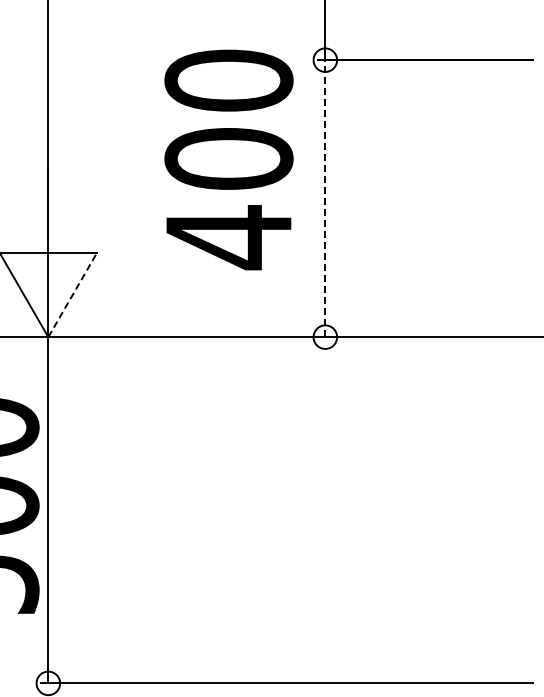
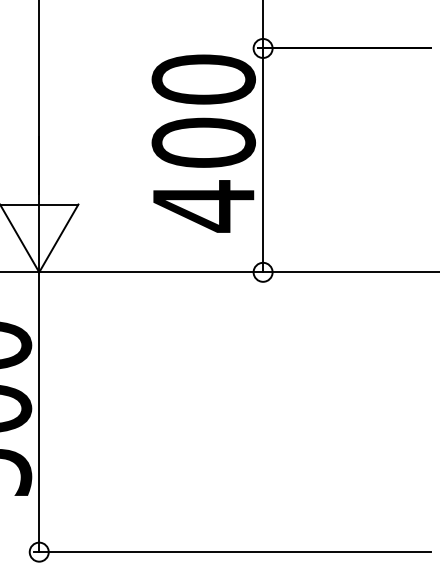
text: (228, 159) -> (203, 143), moved
line: (325, 198) -> (263, 160), dashed -> solid
line: (72, 294) -> (58, 237), dashed -> solid

